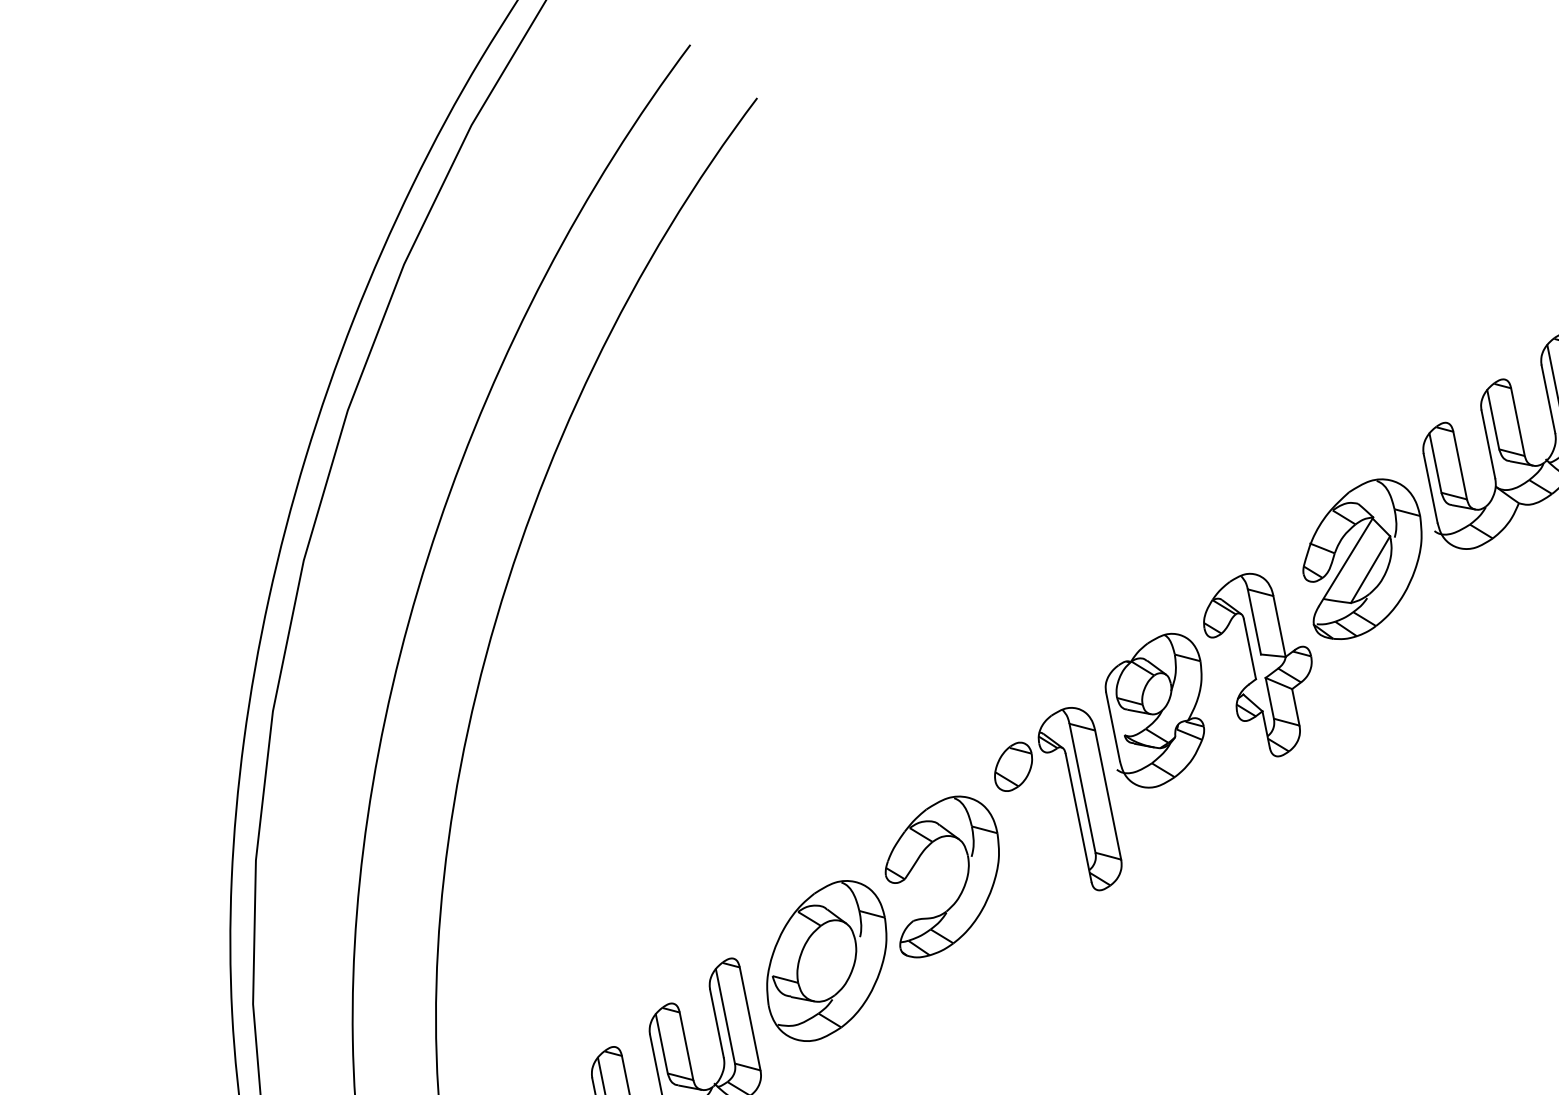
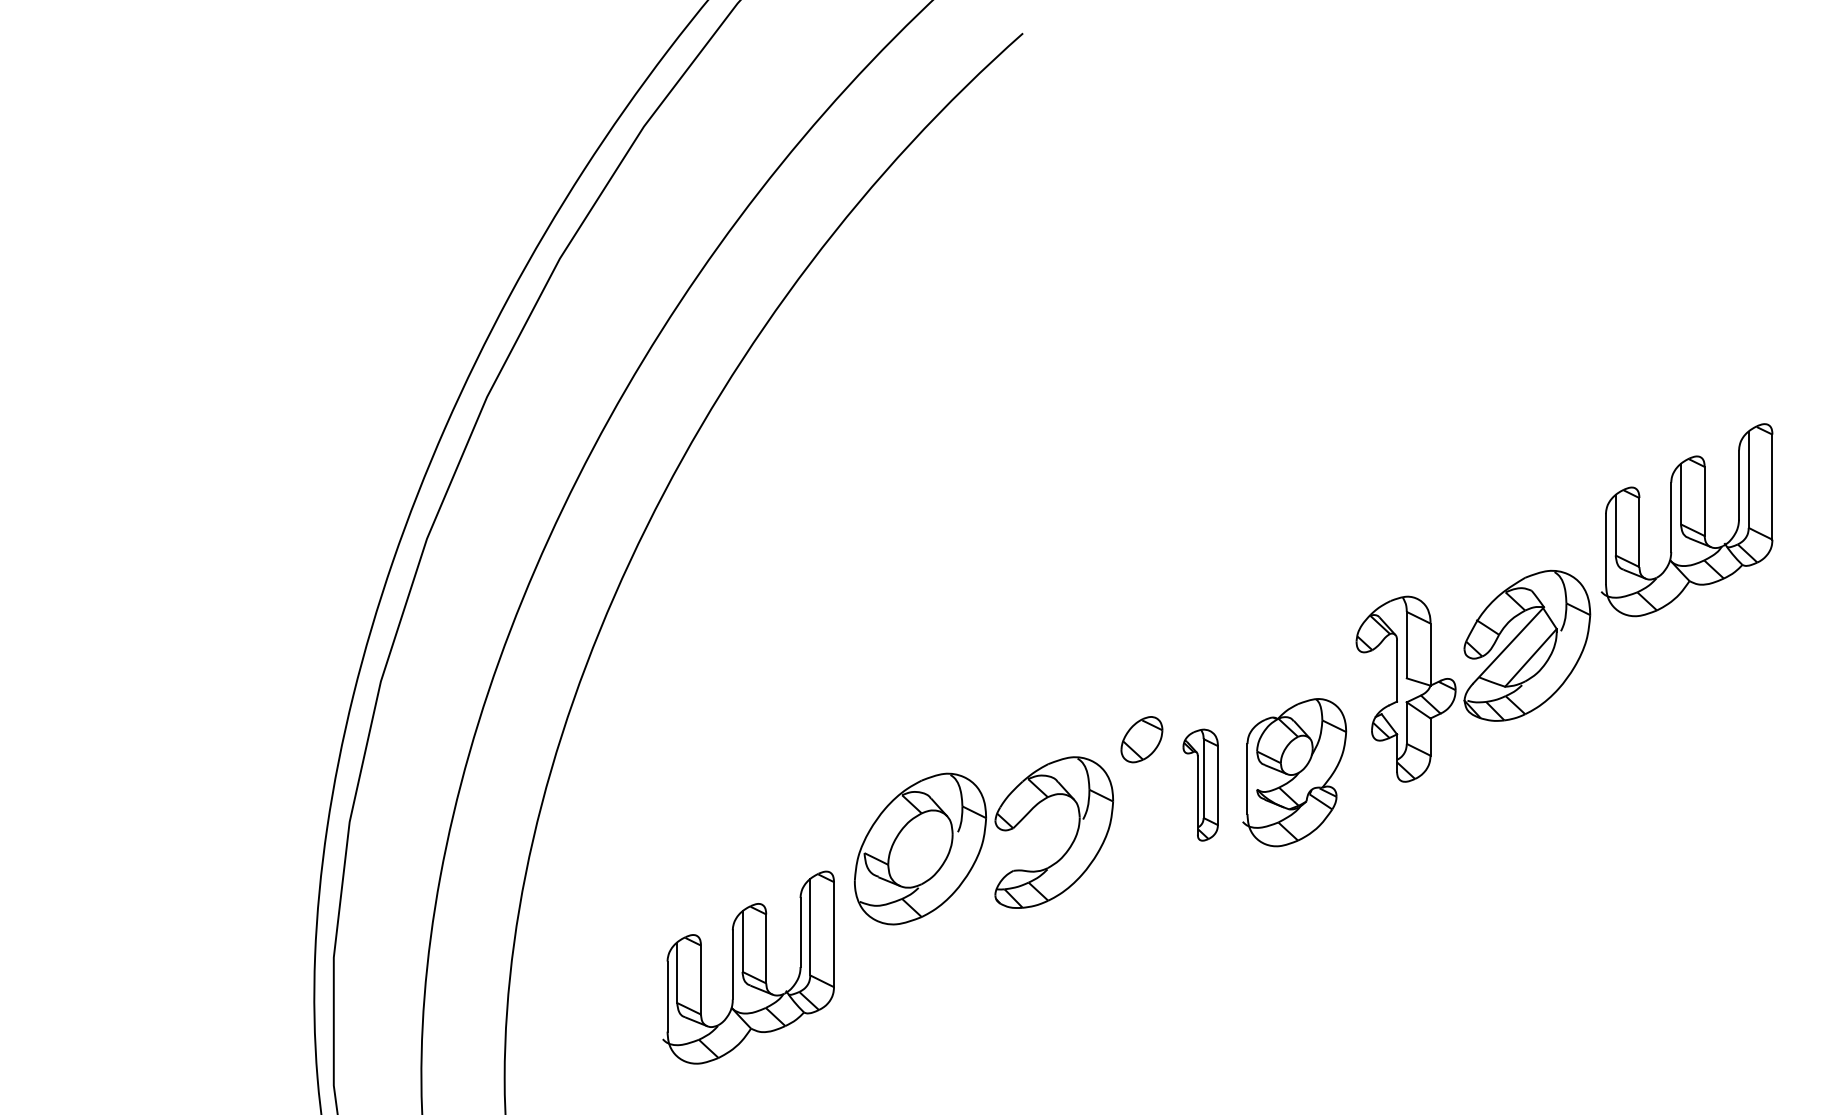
part: (1364, 558) -> (1527, 645), moved
part: (1157, 711) -> (1294, 772), moved
part: (1079, 799) -> (1200, 784), size x0.6
part: (826, 960) -> (920, 848), moved

